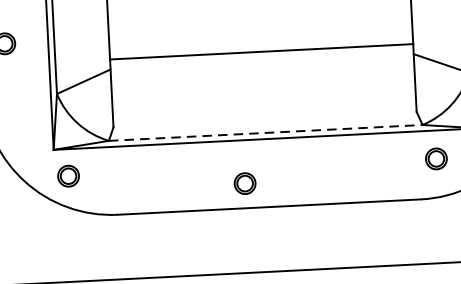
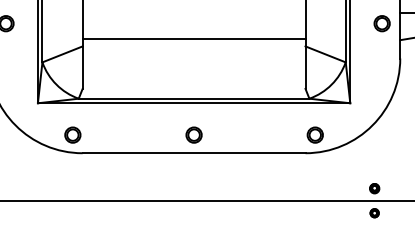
line: (266, 132) -> (194, 98), dashed -> solid
part: (435, 158) -> (314, 134), moved
part: (68, 175) -> (72, 134), moved
part: (244, 182) -> (193, 134), moved

